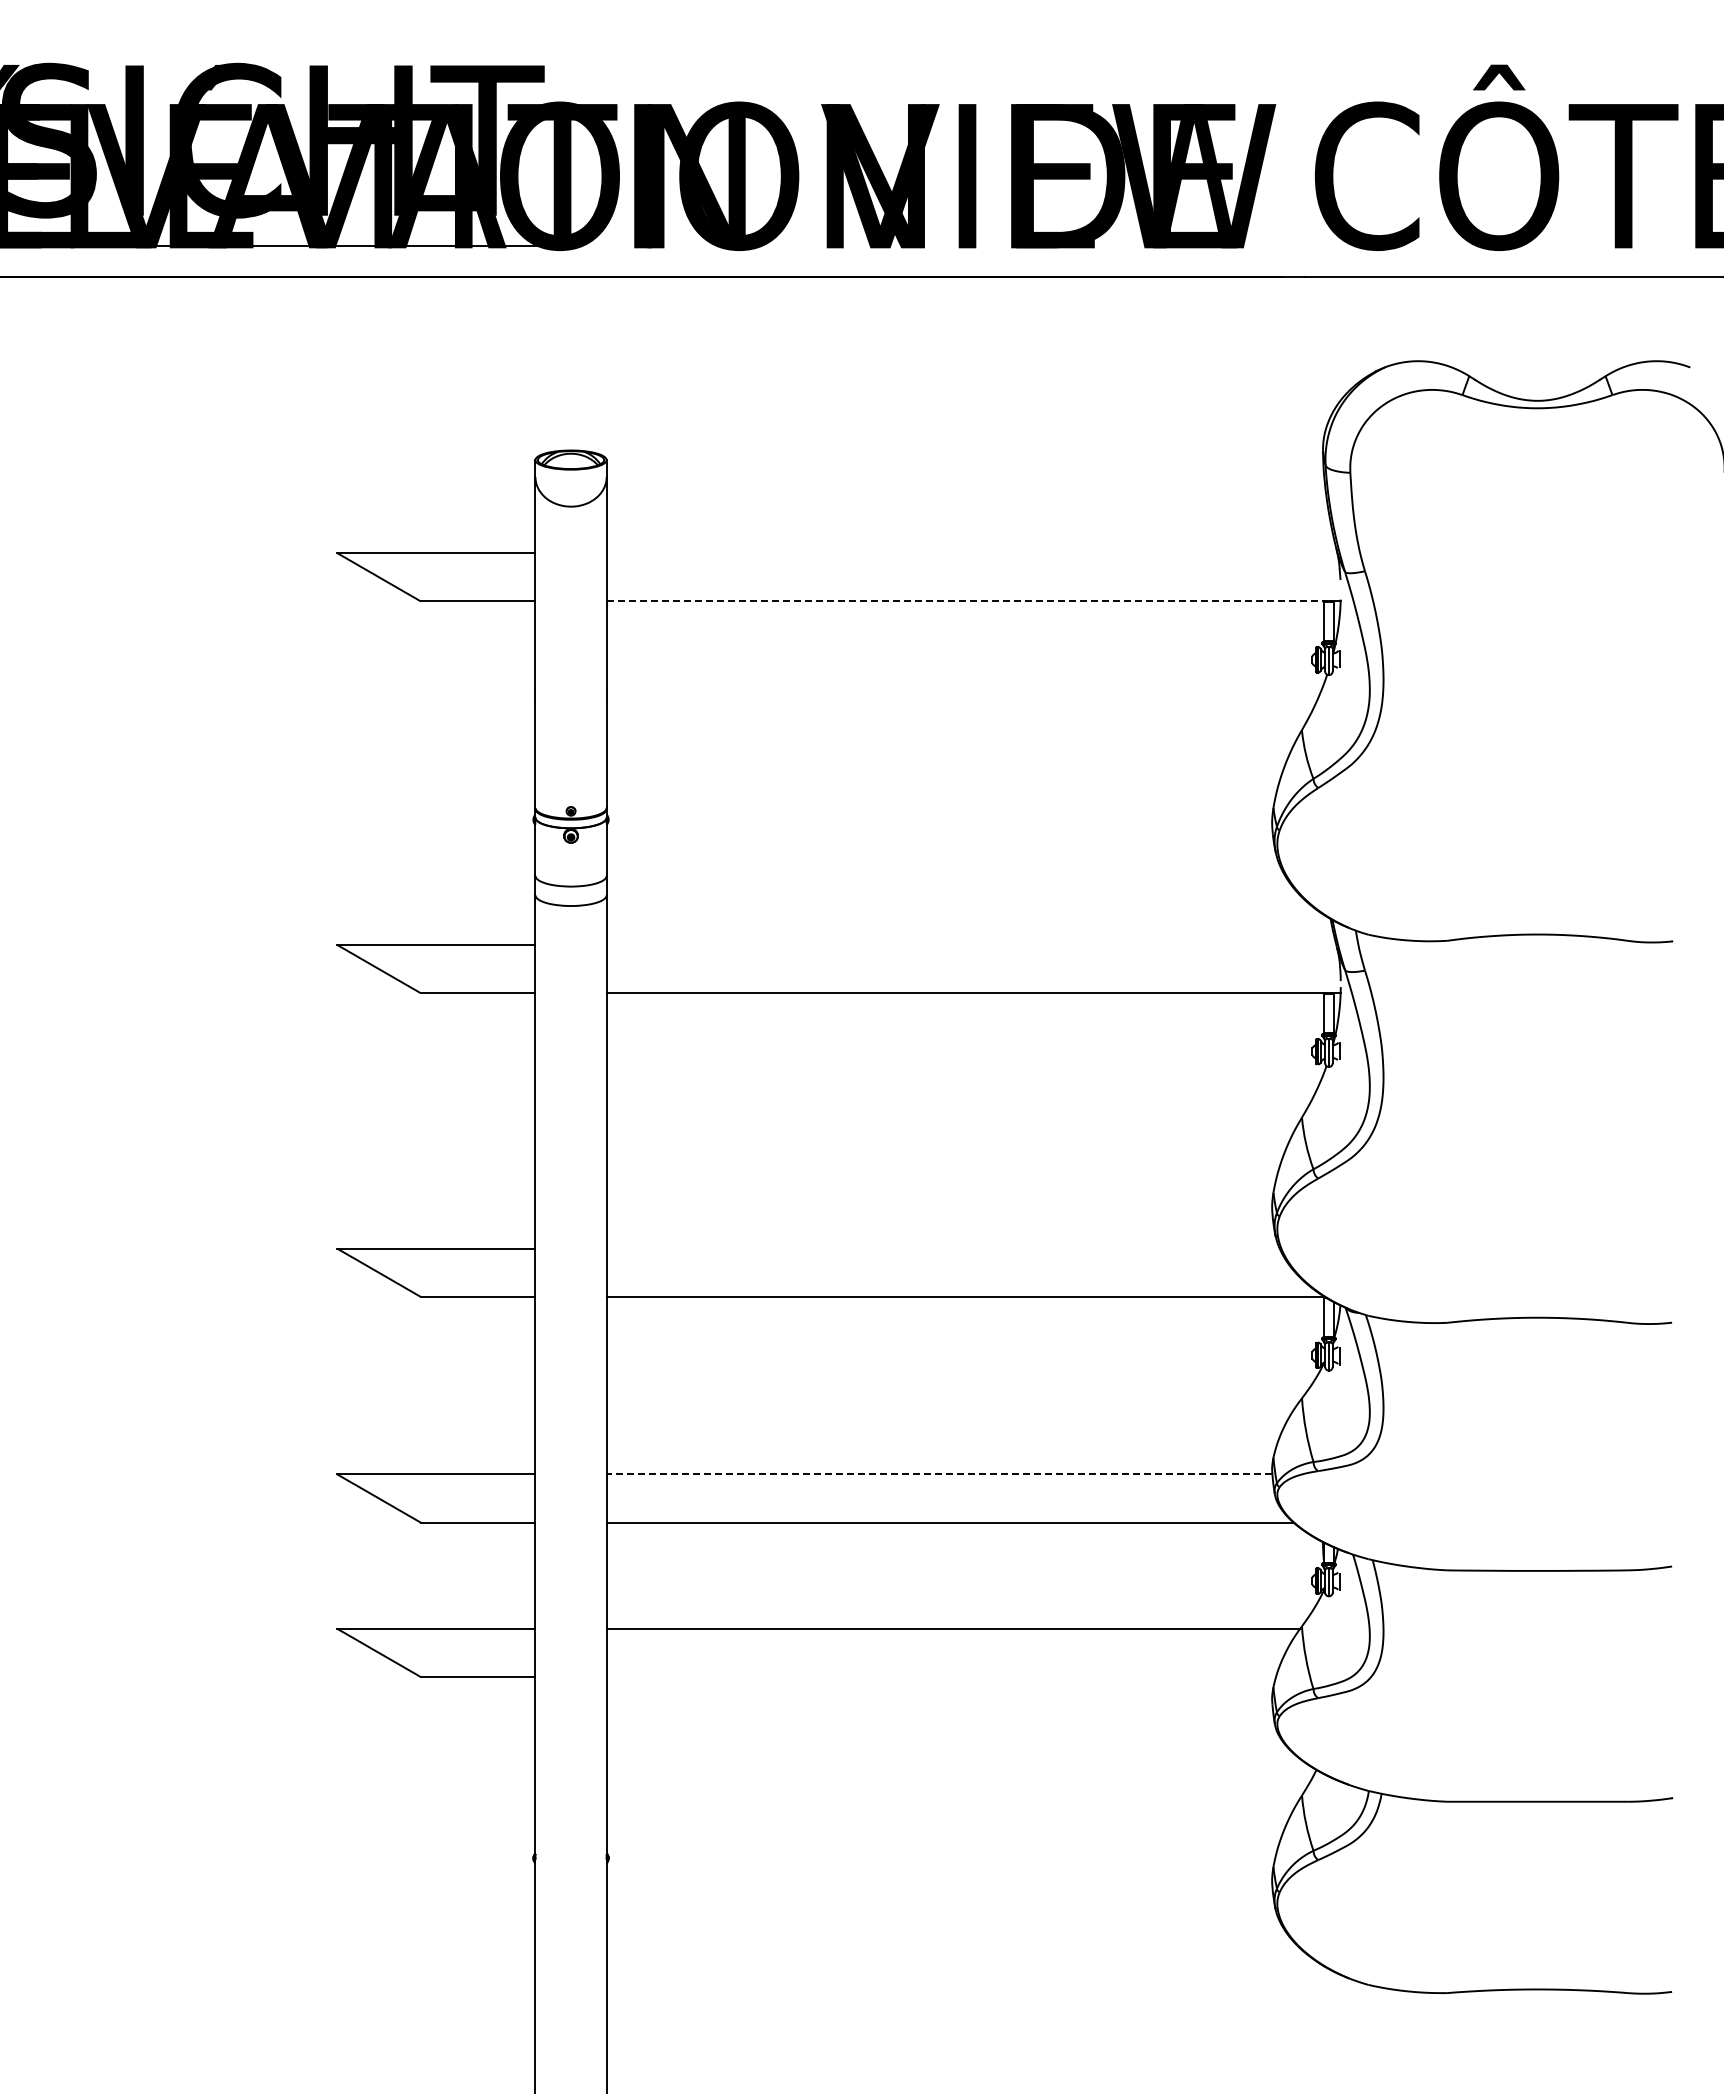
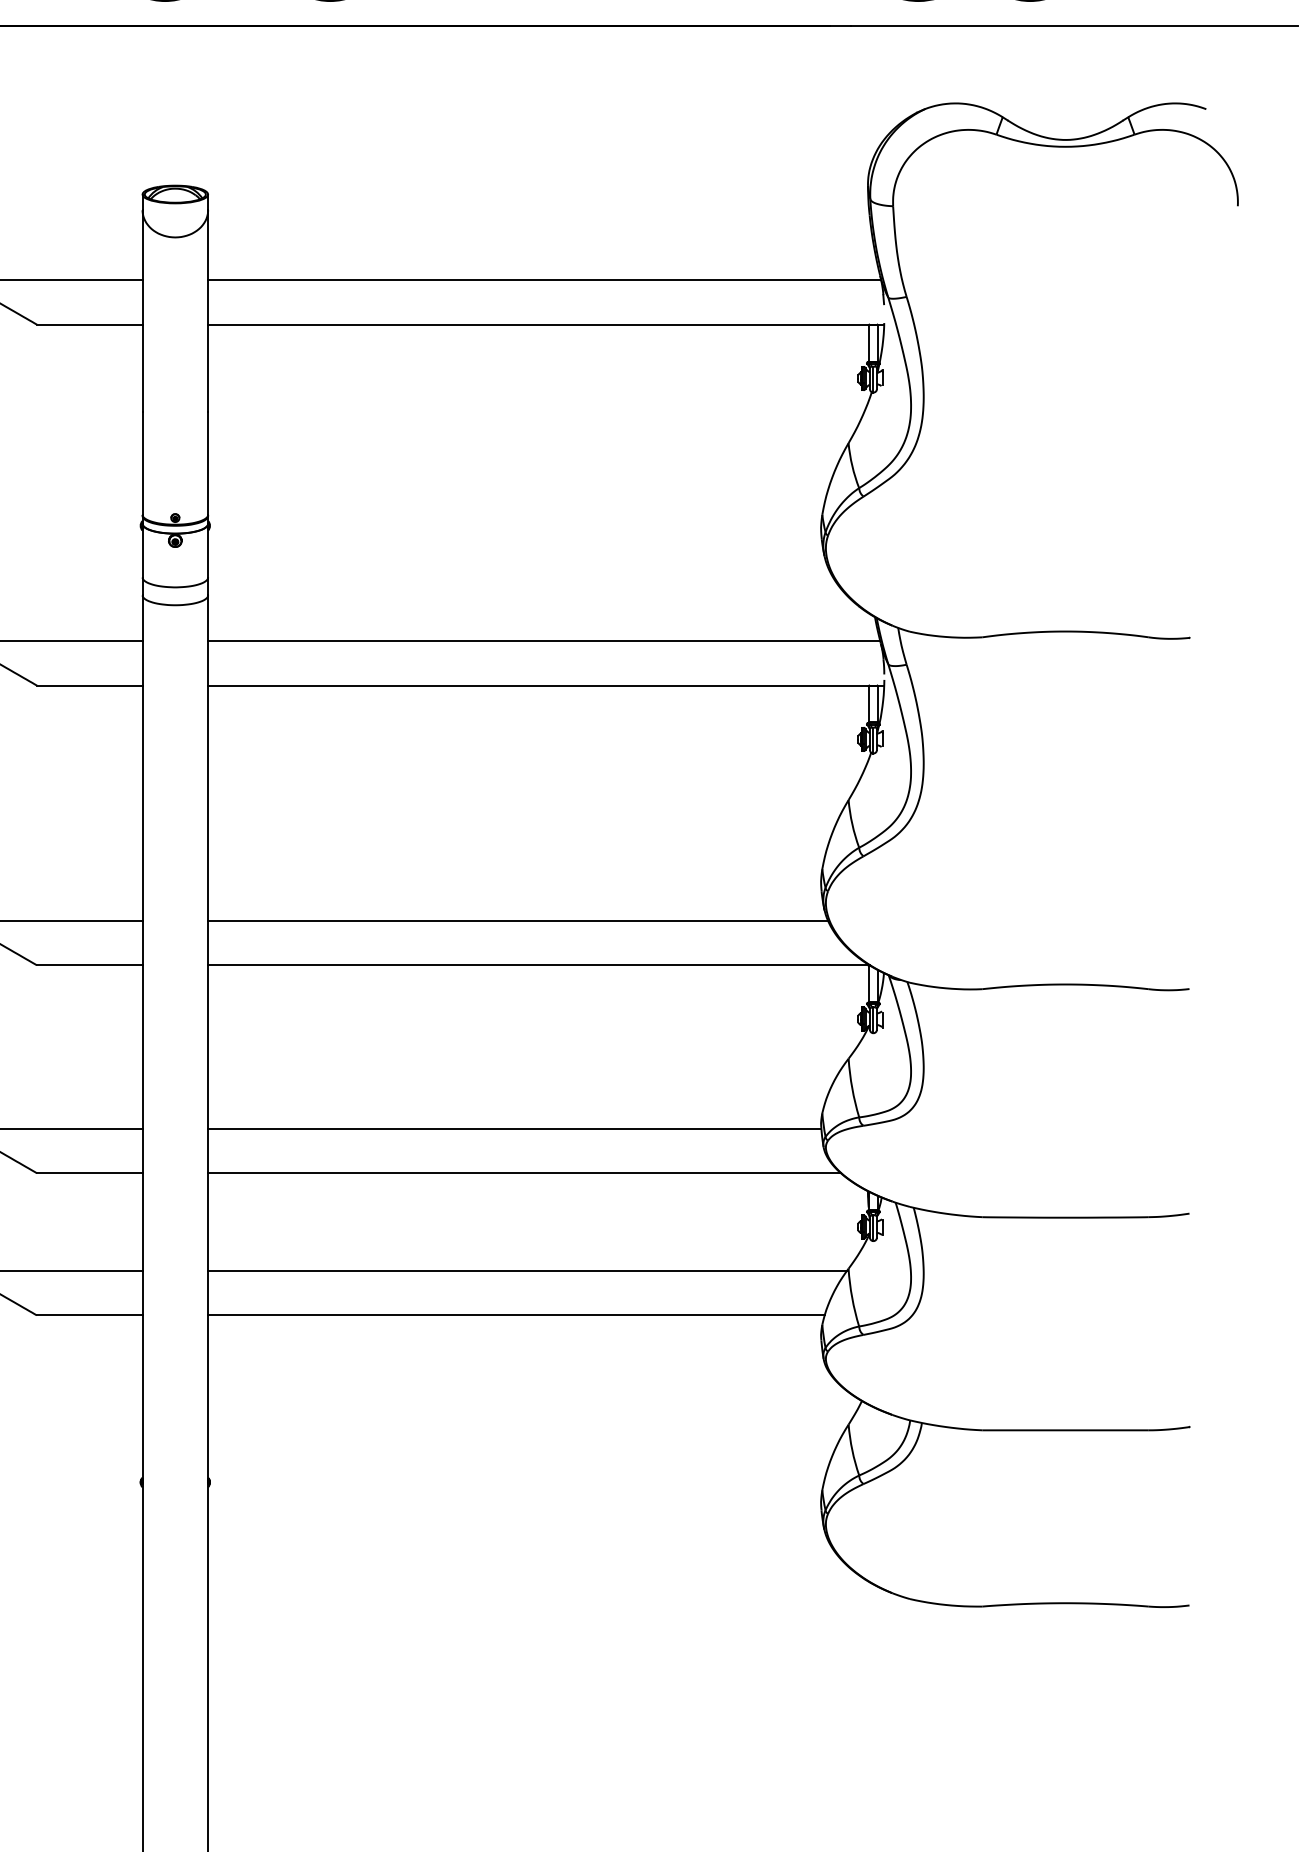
line: (971, 553) -> (544, 280), added
line: (965, 601) -> (538, 324), dashed -> solid
line: (971, 944) -> (544, 640), added
line: (942, 1248) -> (517, 920), added
line: (939, 1474) -> (514, 1128), dashed -> solid
line: (941, 1677) -> (516, 1315), added

